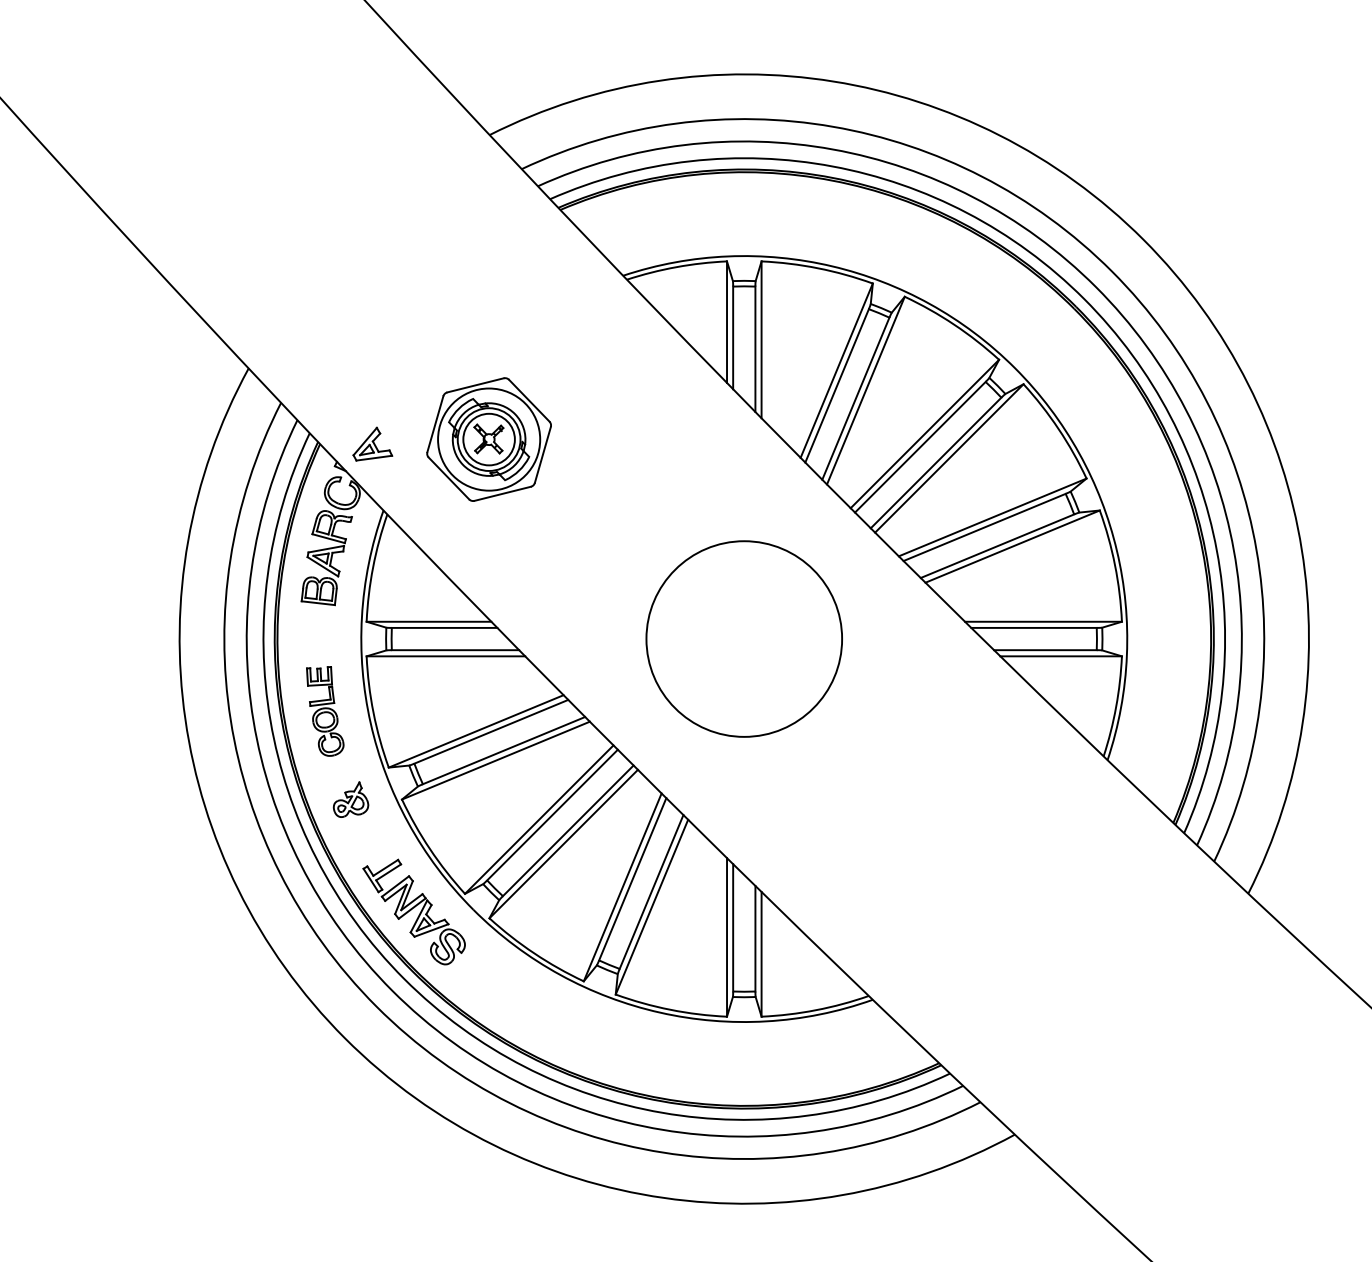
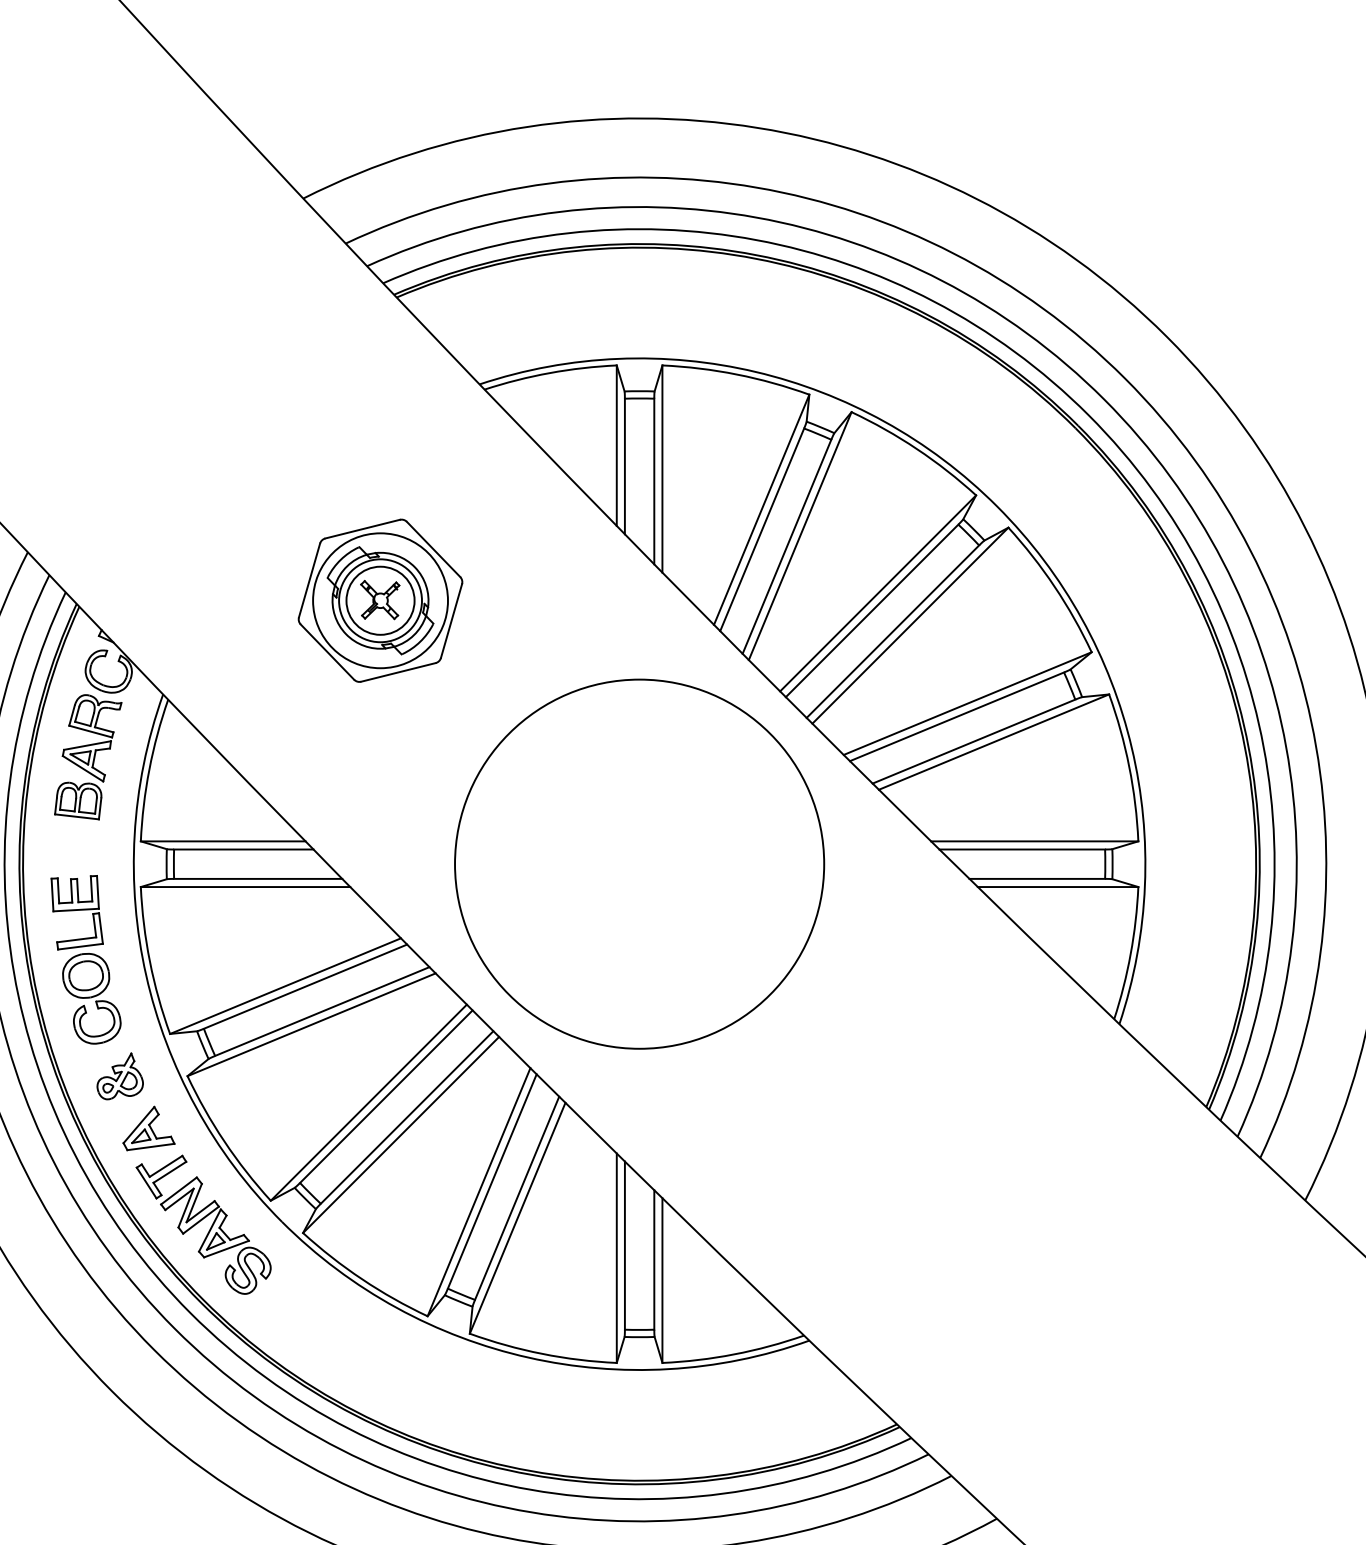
part: (488, 439) -> (379, 600), moved
part: (372, 443) -> (148, 1127), moved
circle: (744, 638) -> (639, 863), size x1.43
part: (325, 711) -> (86, 959), size x1.43

